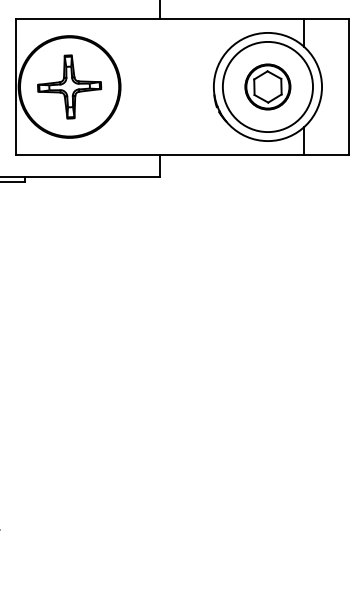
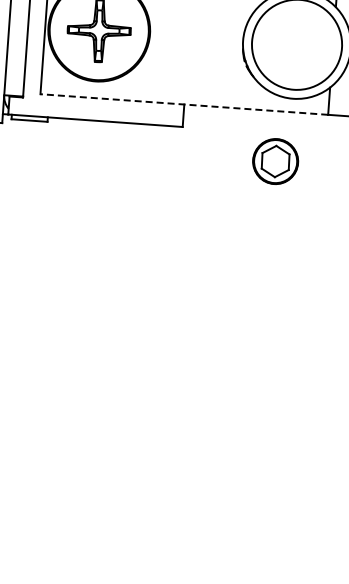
part: (267, 86) -> (275, 161), moved
line: (159, 154) -> (184, 104), solid -> dashed

